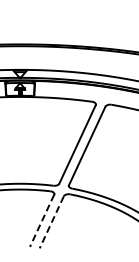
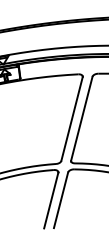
line: (42, 220) -> (51, 200), dashed -> solid
line: (51, 222) -> (60, 200), dashed -> solid

